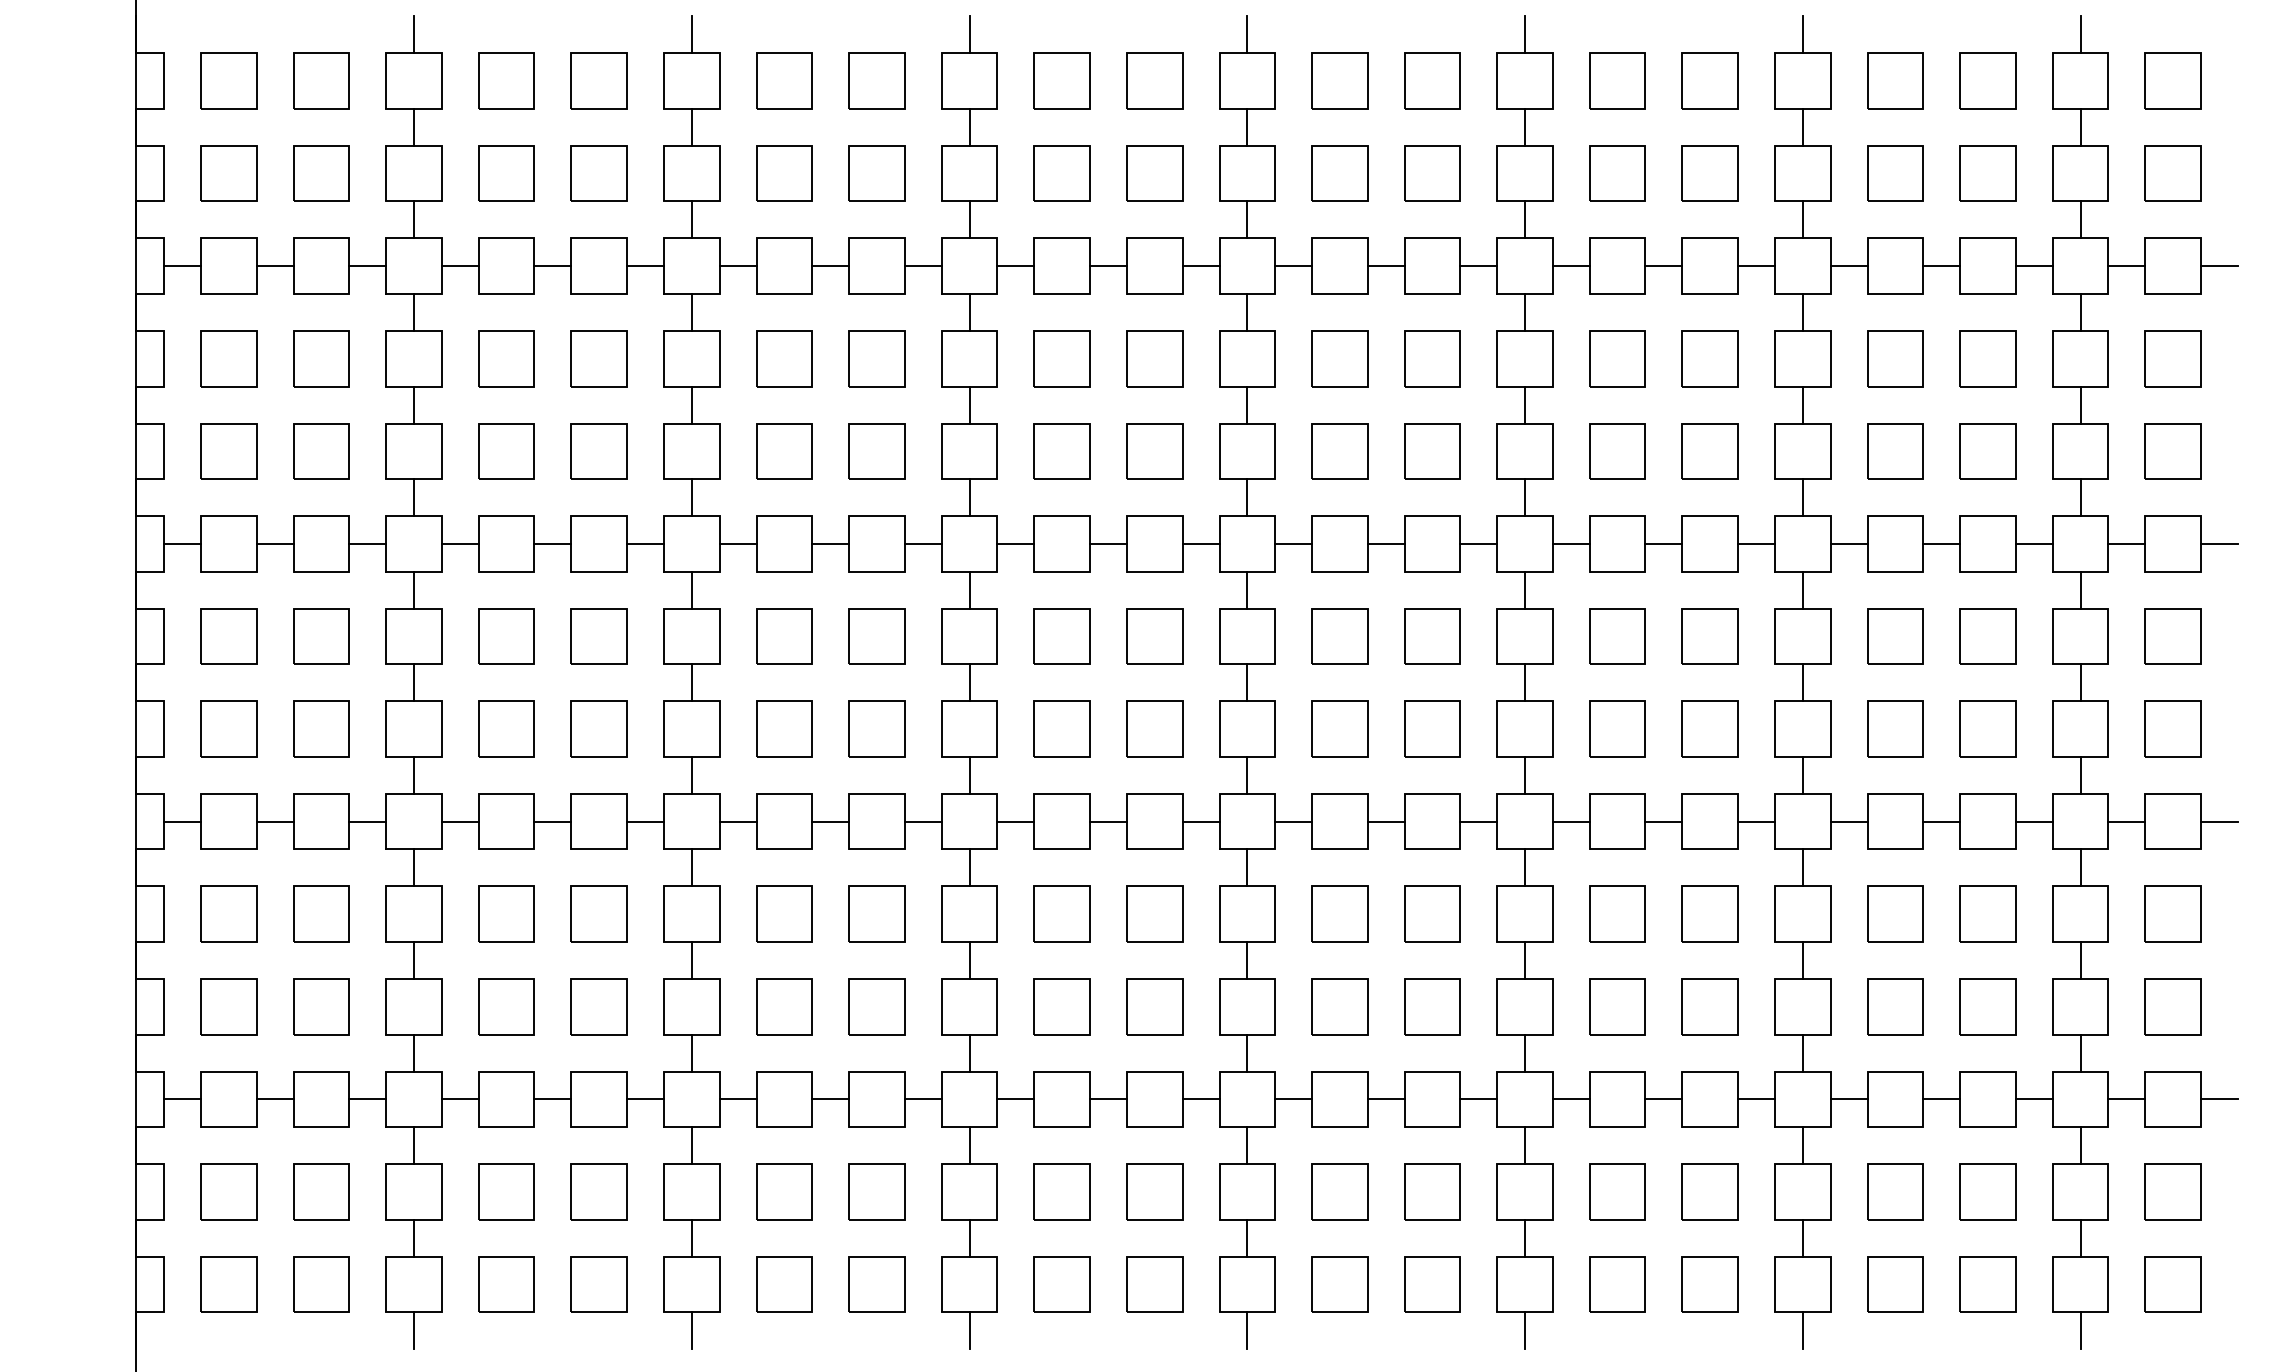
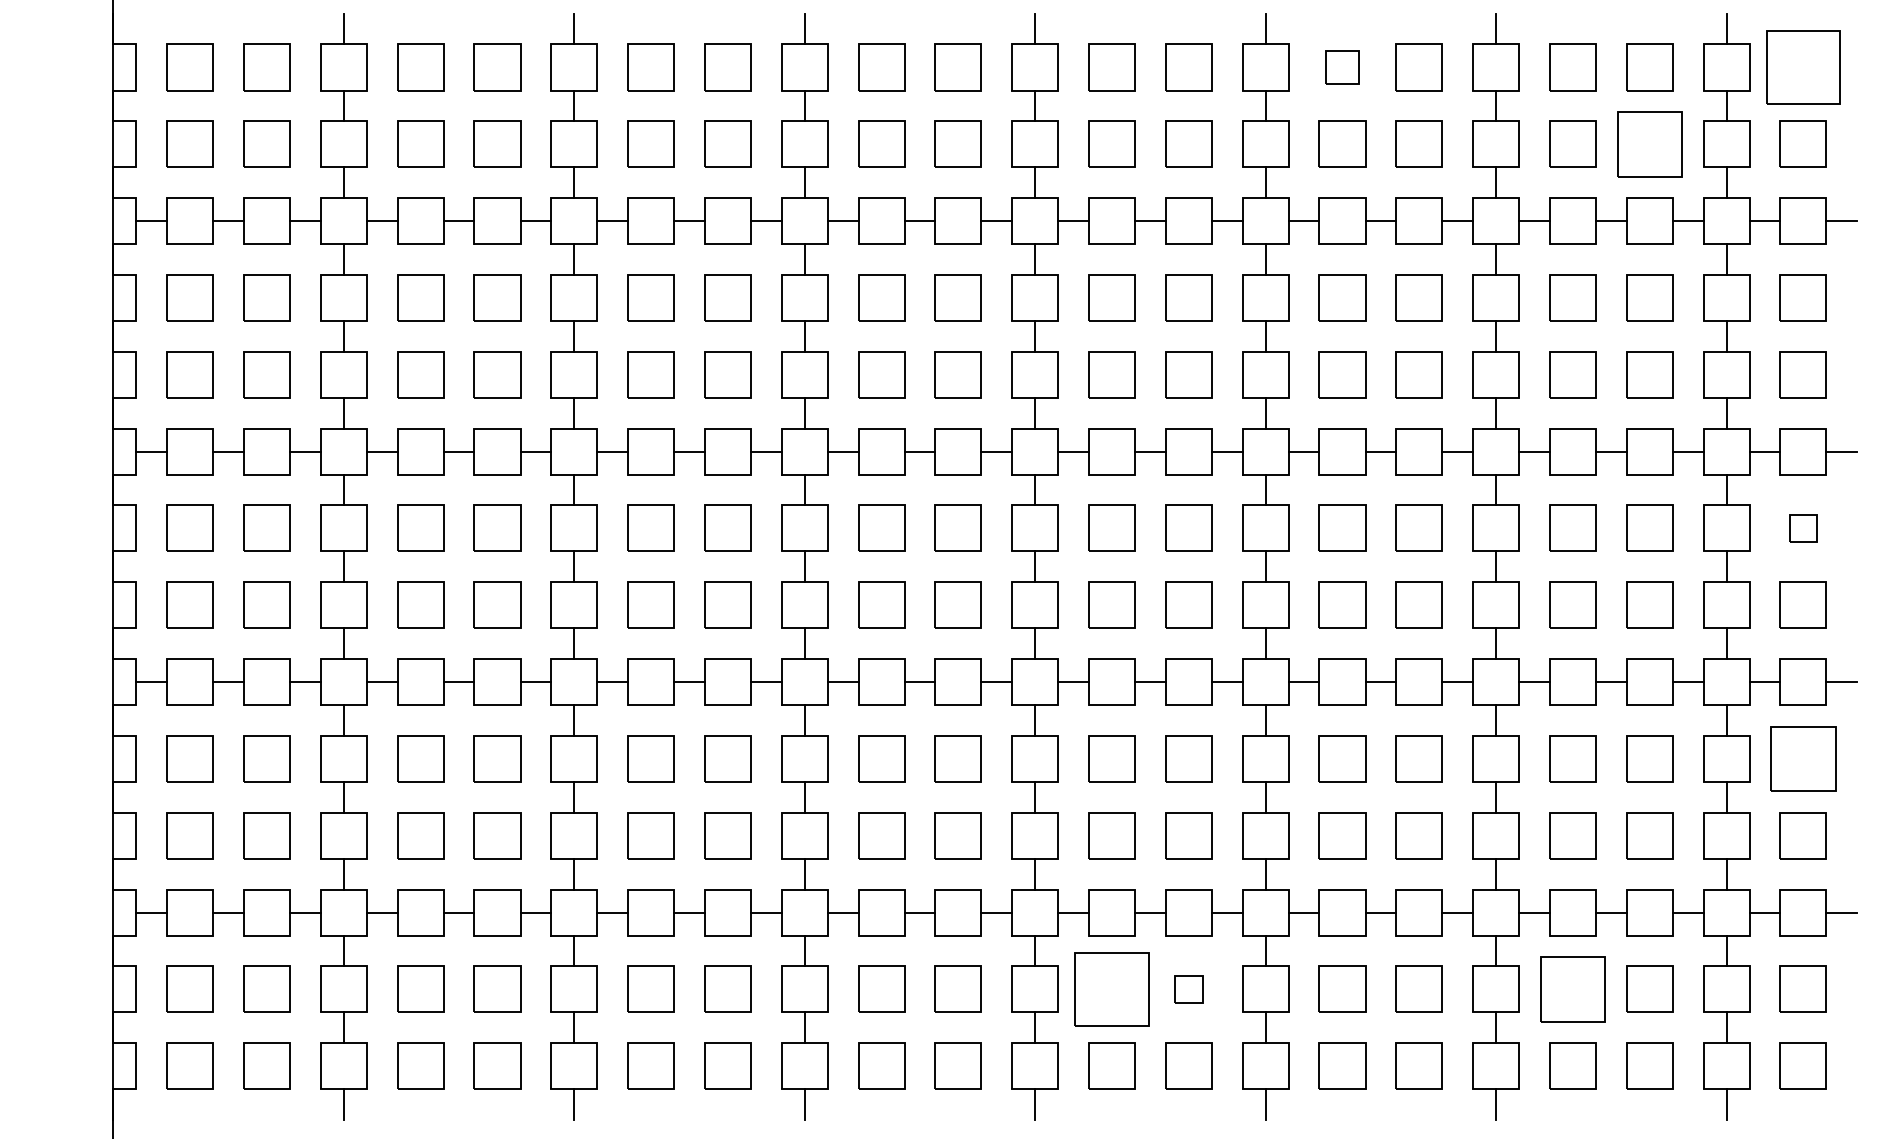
part: (1617, 80) -> (1342, 67), size x0.7
part: (2172, 80) -> (1802, 67), size x1.6
part: (1987, 173) -> (1649, 144), size x1.4
part: (2172, 636) -> (1802, 528), size x0.6
part: (2172, 913) -> (1802, 758), size x1.4
part: (1339, 1191) -> (1111, 988), size x1.6
part: (1432, 1191) -> (1188, 988), size x0.6
part: (1895, 1191) -> (1573, 988), size x1.4

